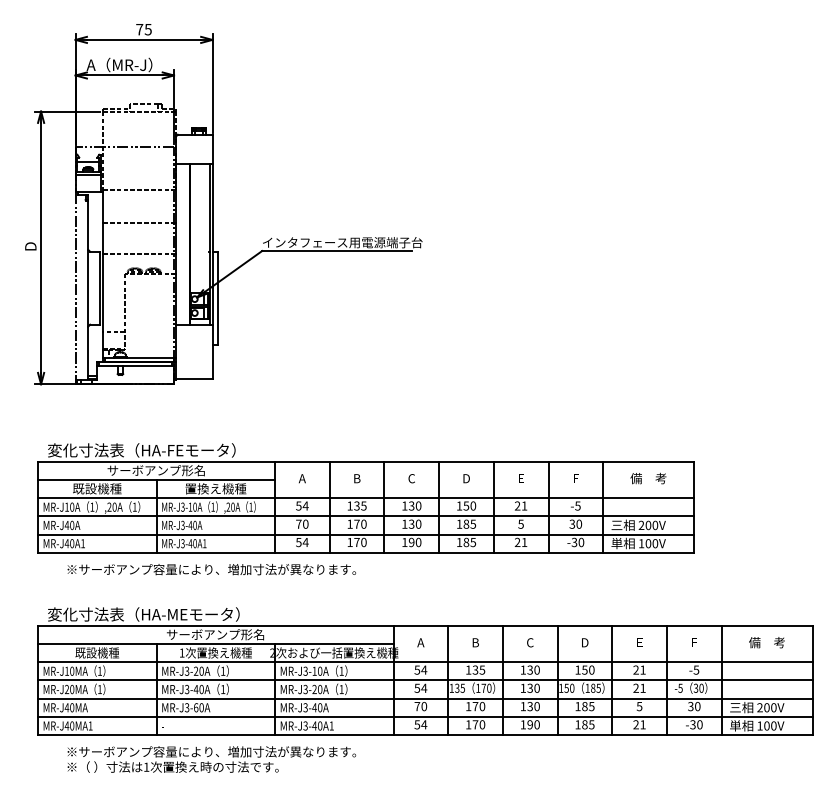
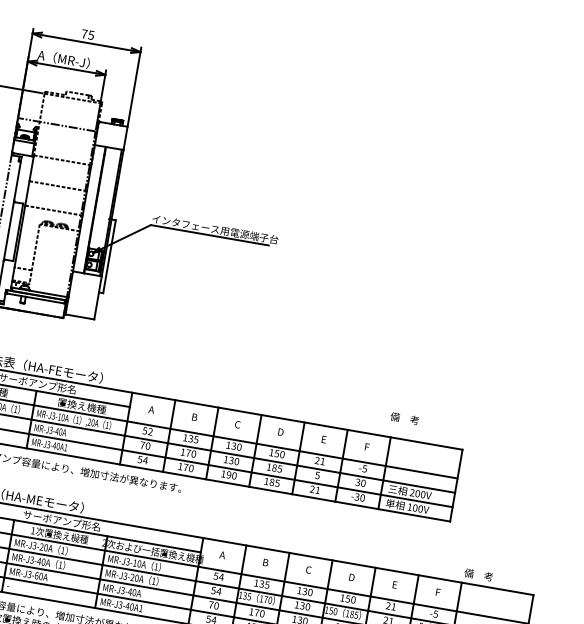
text: (648, 478) -> (404, 418), moved
text: (305, 505) -> (150, 431), 54 -> 52
text: (766, 642) -> (478, 574), moved

